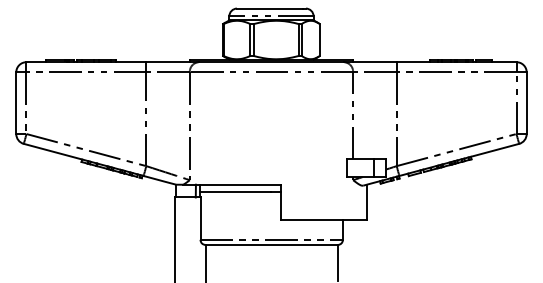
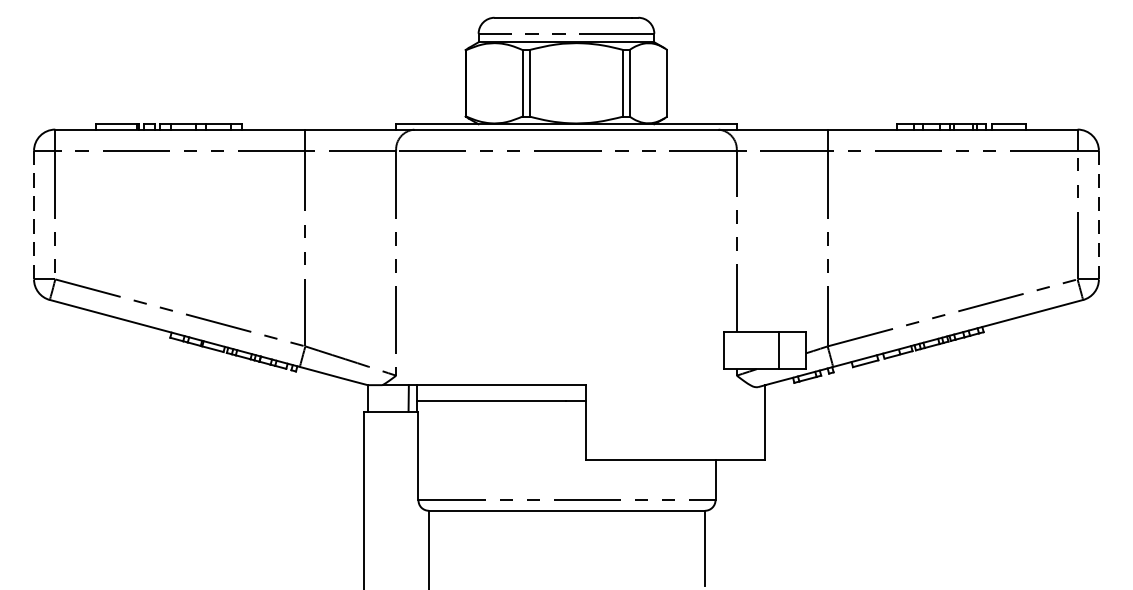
line: (16, 103) -> (34, 215), solid -> dashed
line: (526, 103) -> (1098, 215), solid -> dashed

